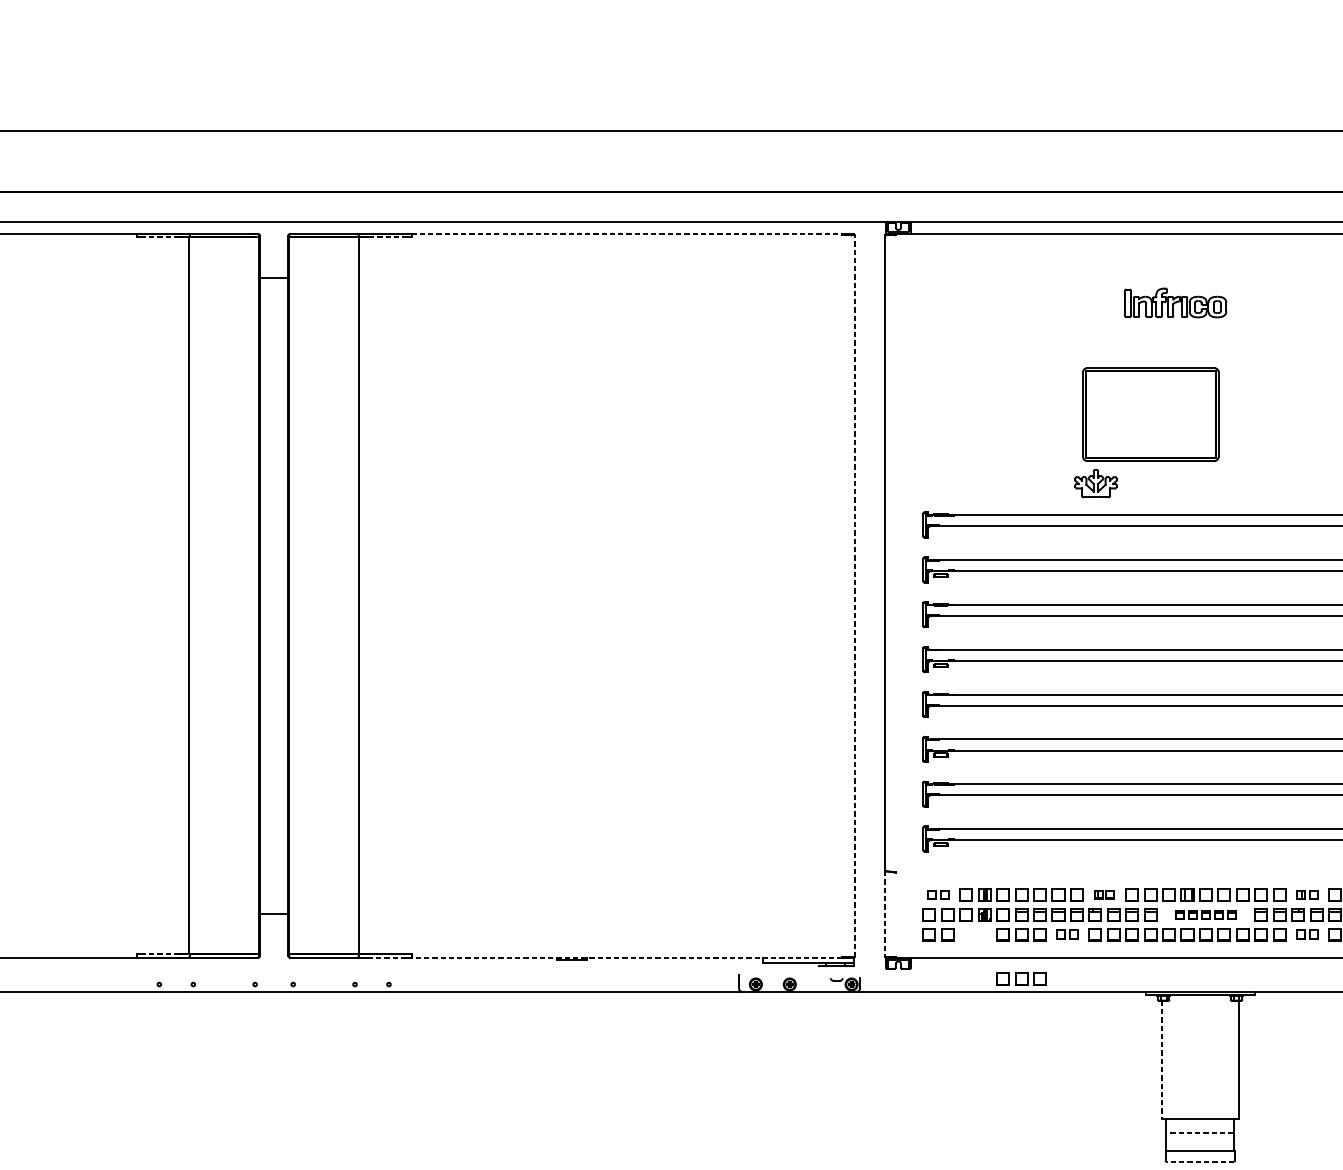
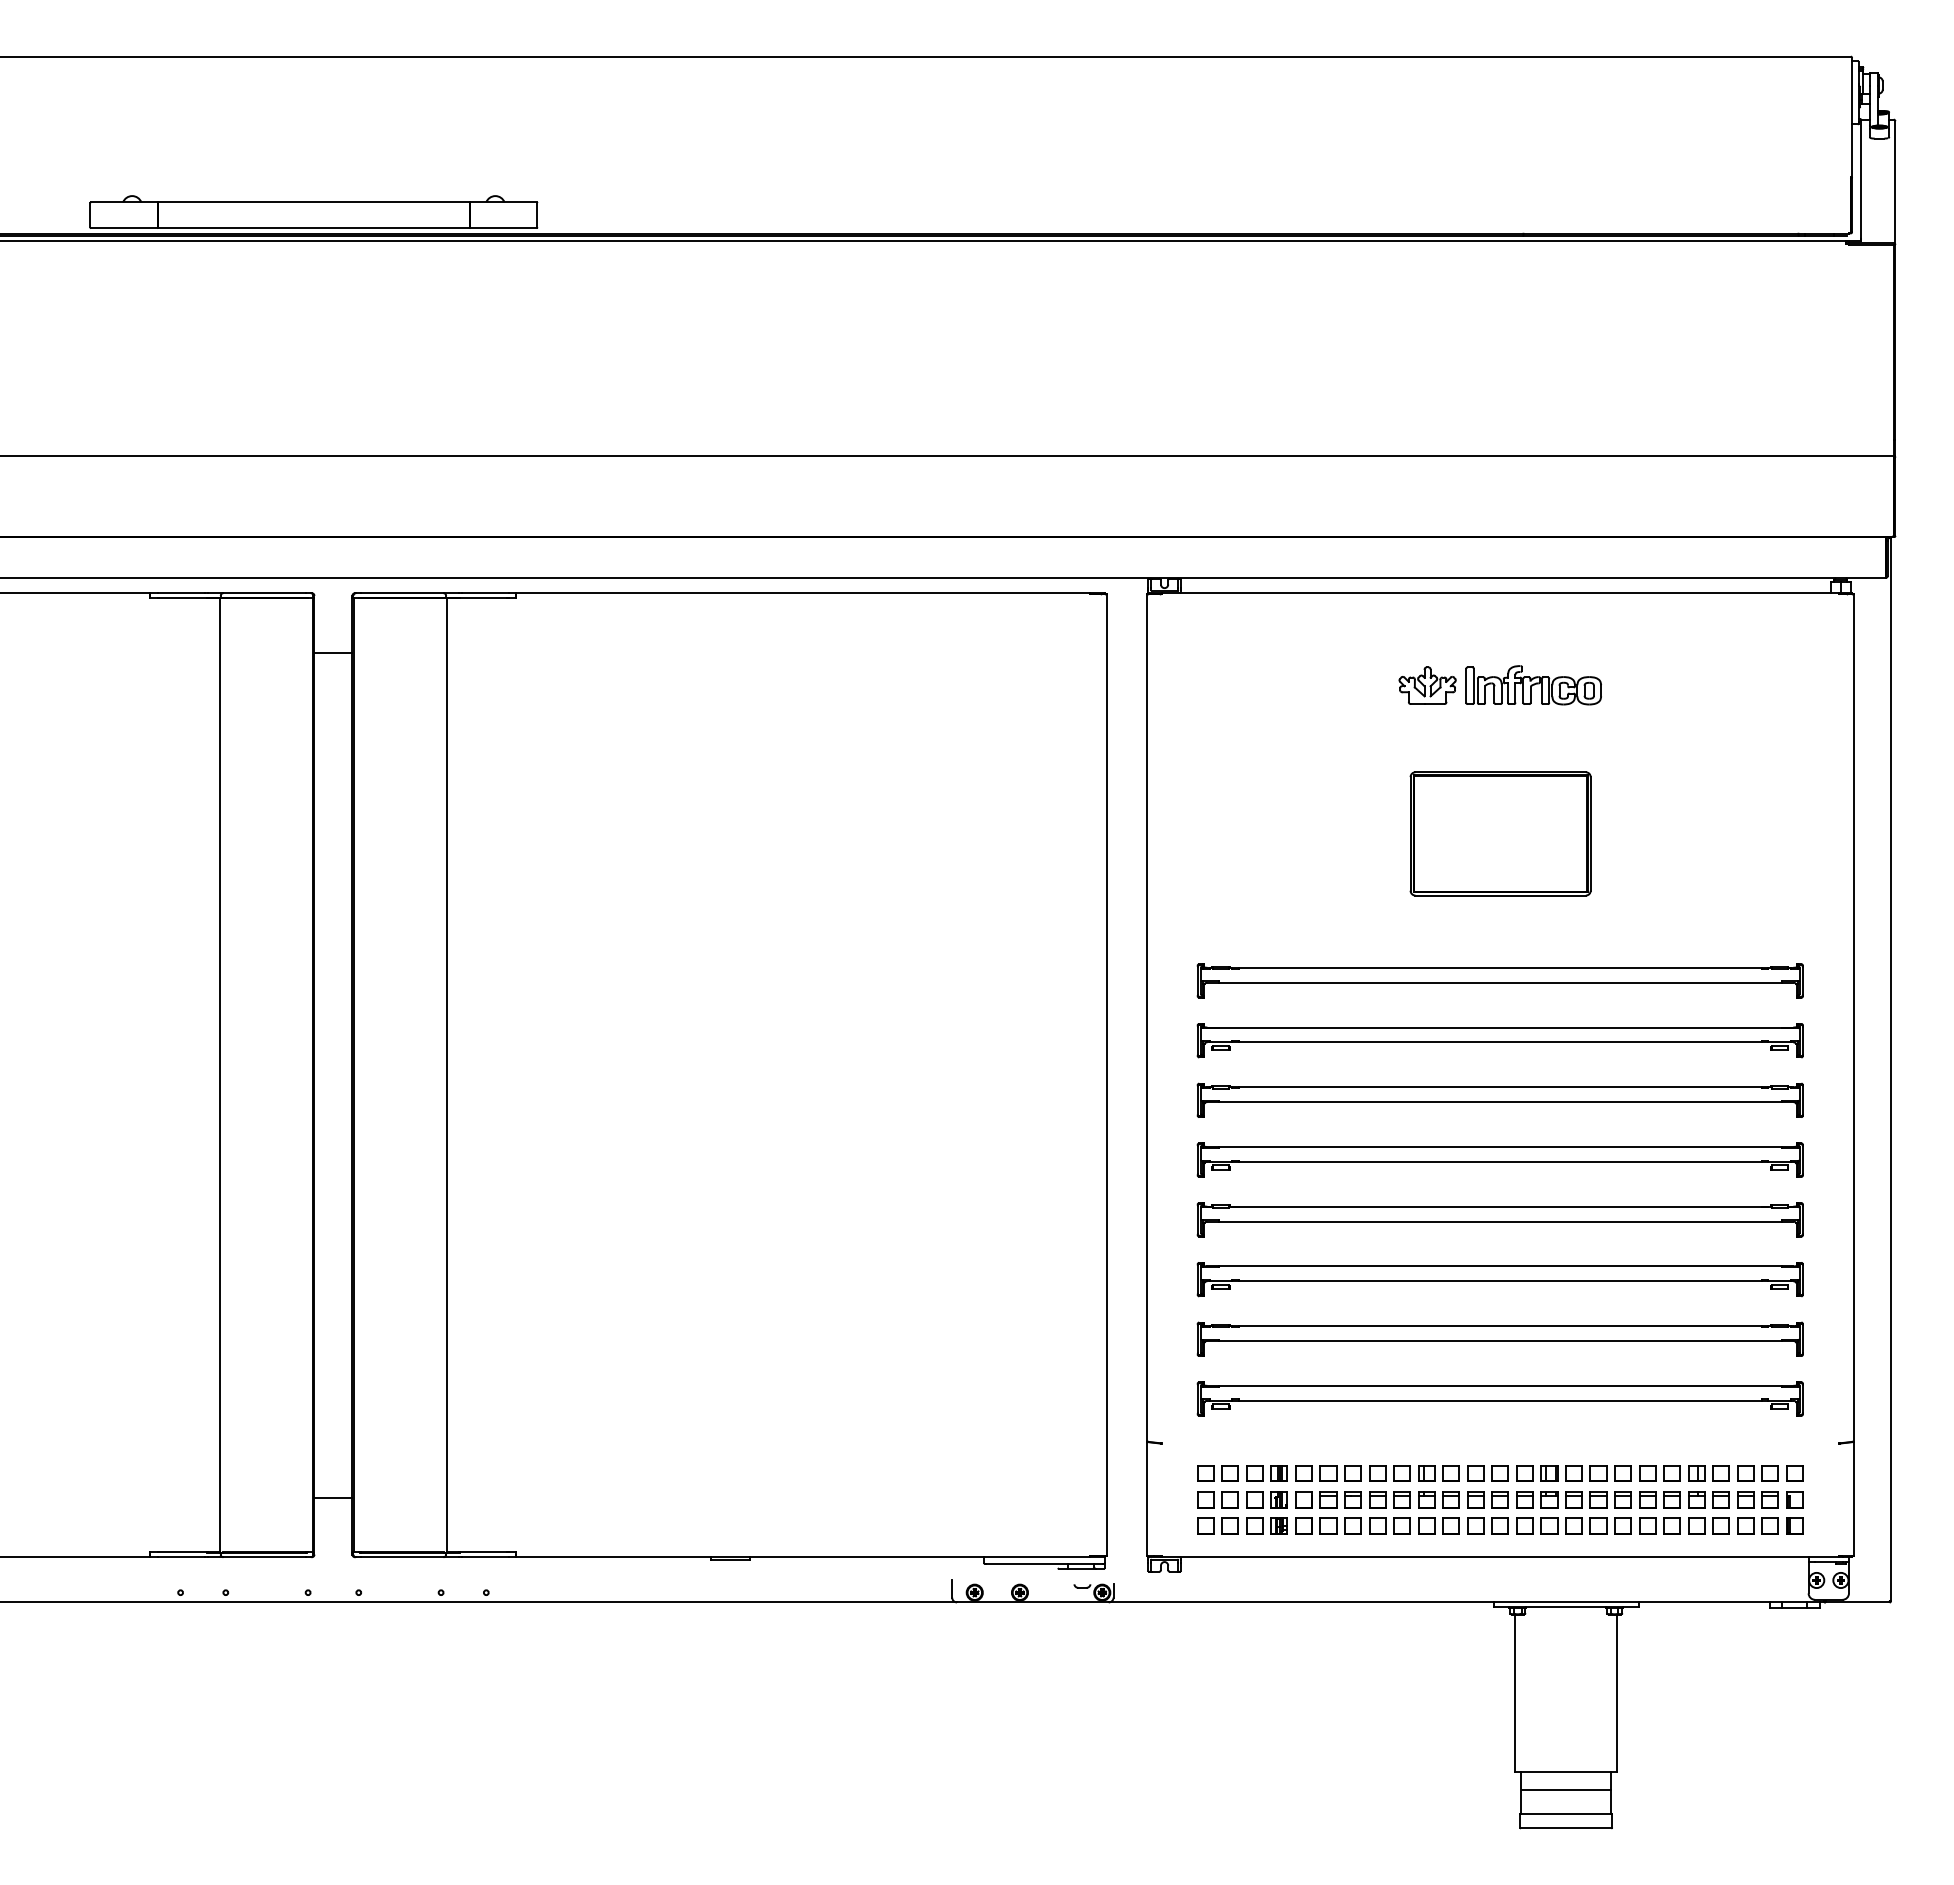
line: (627, 234) -> (803, 593), dashed -> solid
line: (161, 237) -> (183, 598), dashed -> solid
line: (386, 237) -> (483, 598), dashed -> solid
part: (1095, 483) -> (1427, 685), moved
line: (854, 595) -> (1106, 1074), dashed -> solid
part: (938, 894) -> (1217, 1473), size x1.43
part: (1104, 894) -> (1438, 1473), size x1.67
part: (1306, 894) -> (1708, 1473), size x1.43
line: (884, 914) -> (1146, 1499), dashed -> solid
part: (1205, 914) -> (1573, 1499), size x1.43
part: (974, 934) -> (1266, 1525), added
part: (1067, 934) -> (1389, 1525), size x1.43
part: (1306, 934) -> (1708, 1525), size x1.43
line: (161, 954) -> (183, 1552), dashed -> solid
line: (388, 958) -> (485, 1557), dashed -> solid
line: (627, 958) -> (803, 1557), dashed -> solid
part: (1021, 979) -> (1328, 1585), removed
line: (1161, 1060) -> (1514, 1693), dashed -> solid
line: (1199, 1133) -> (1565, 1790), dashed -> solid
line: (1199, 1161) -> (1565, 1828), dashed -> solid

